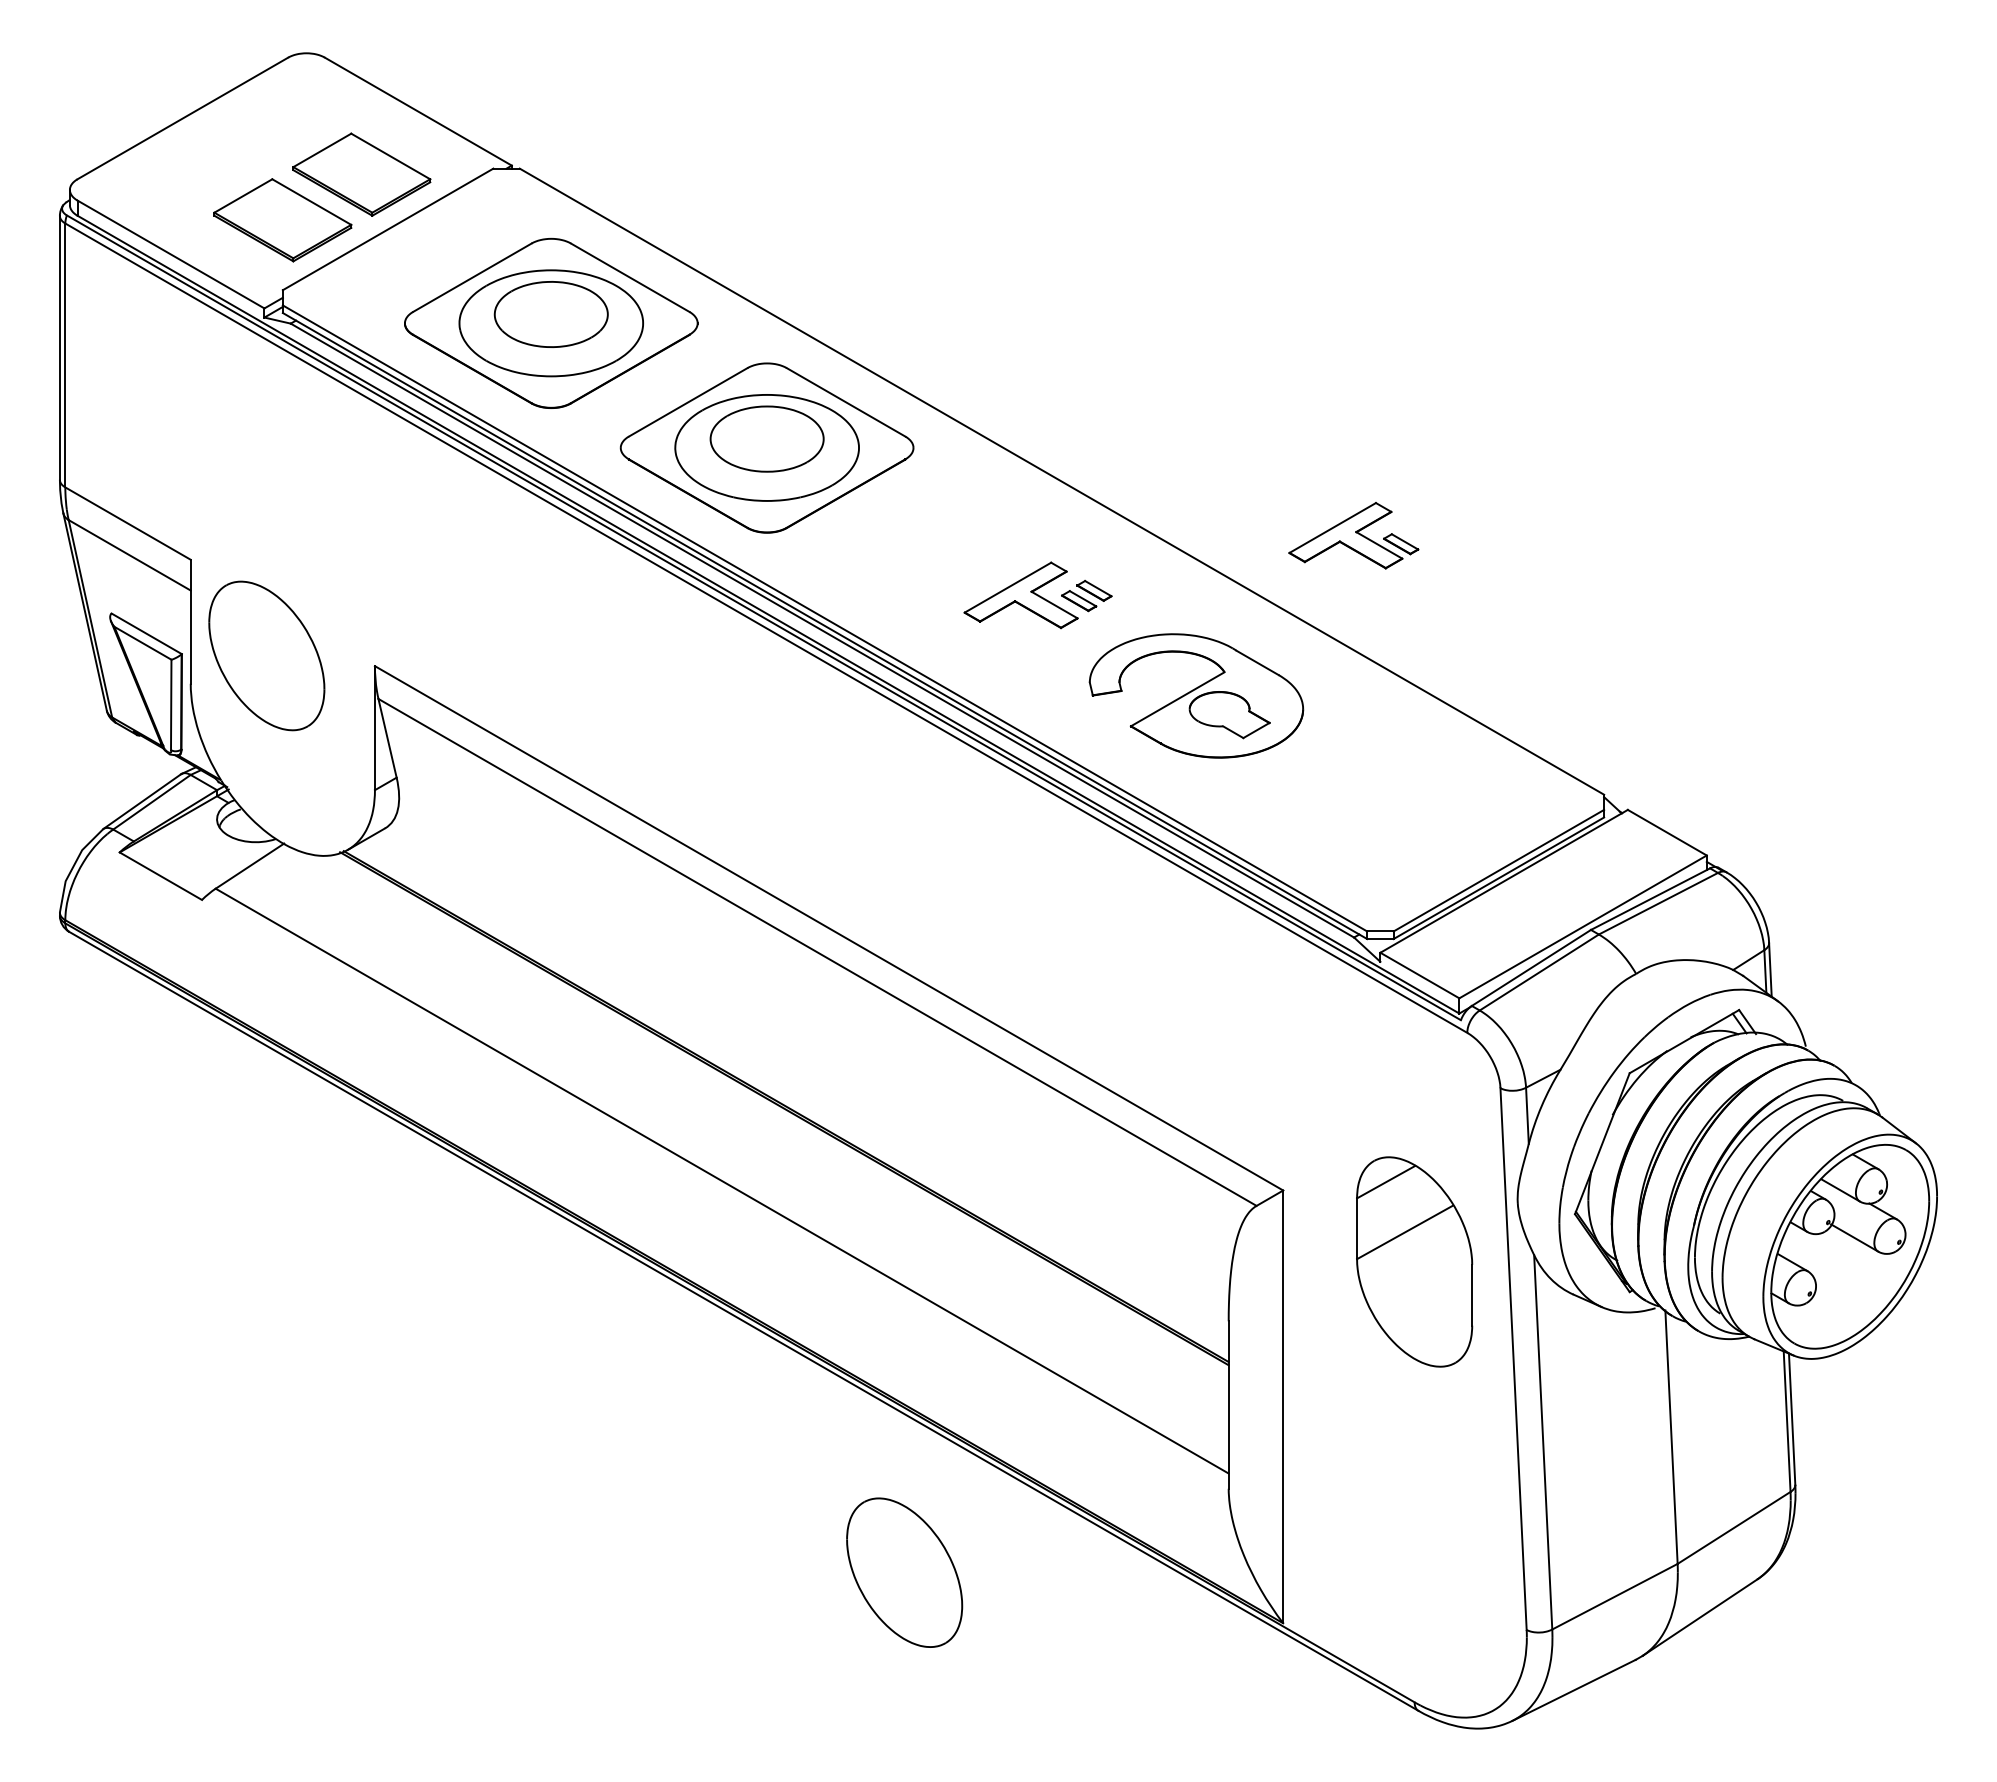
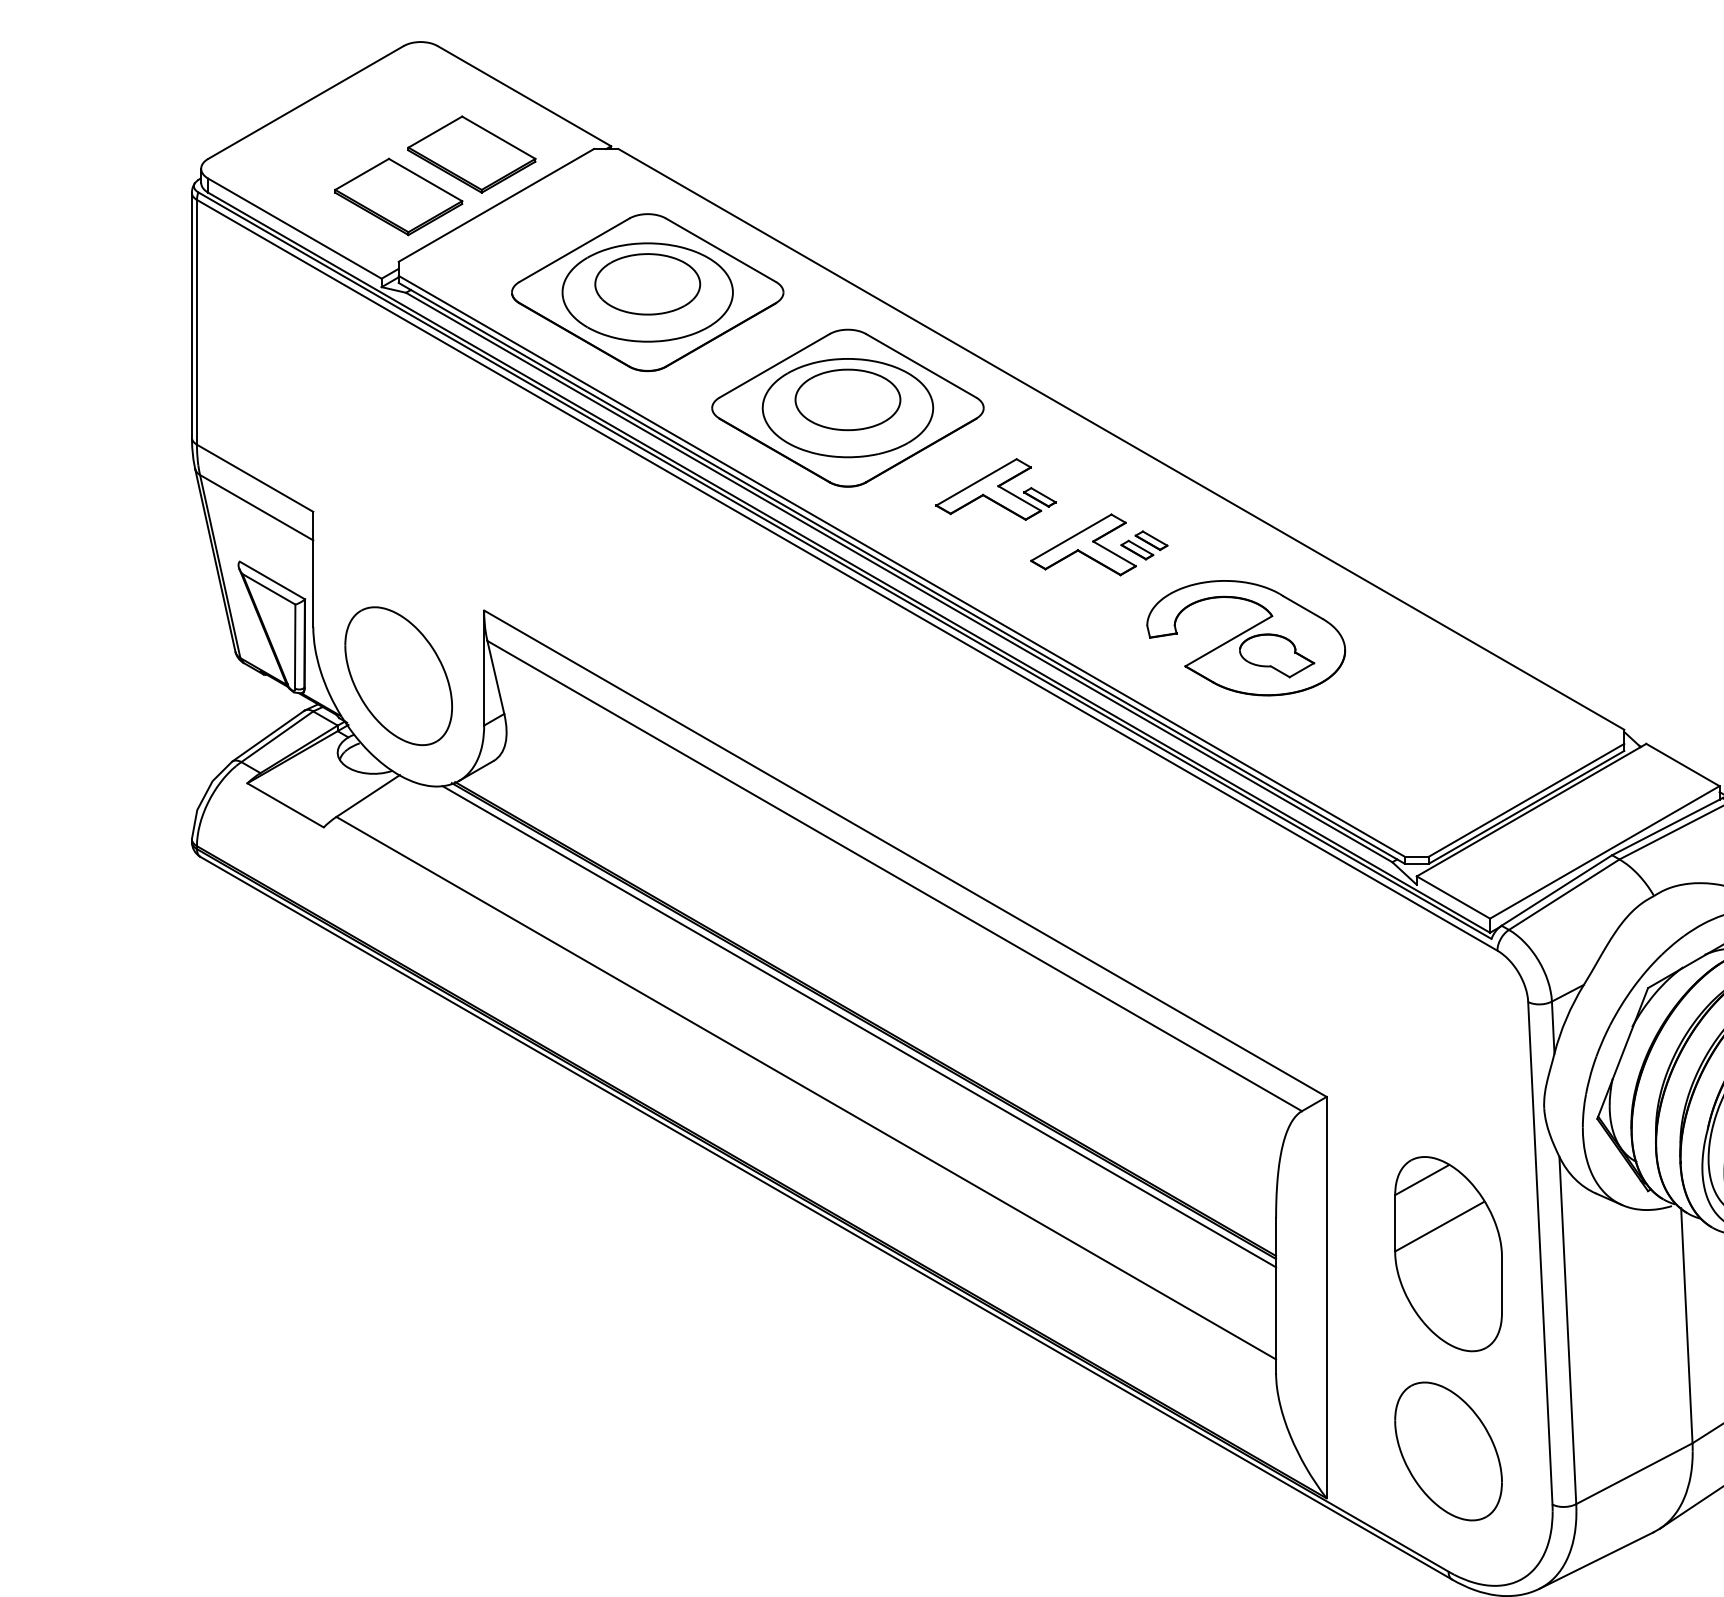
part: (1353, 535) -> (995, 489), moved
part: (266, 655) -> (398, 675), moved
line: (778, 1114) -> (858, 1026), added
part: (1414, 1261) -> (1448, 1253), moved
part: (904, 1572) -> (1448, 1451), moved

